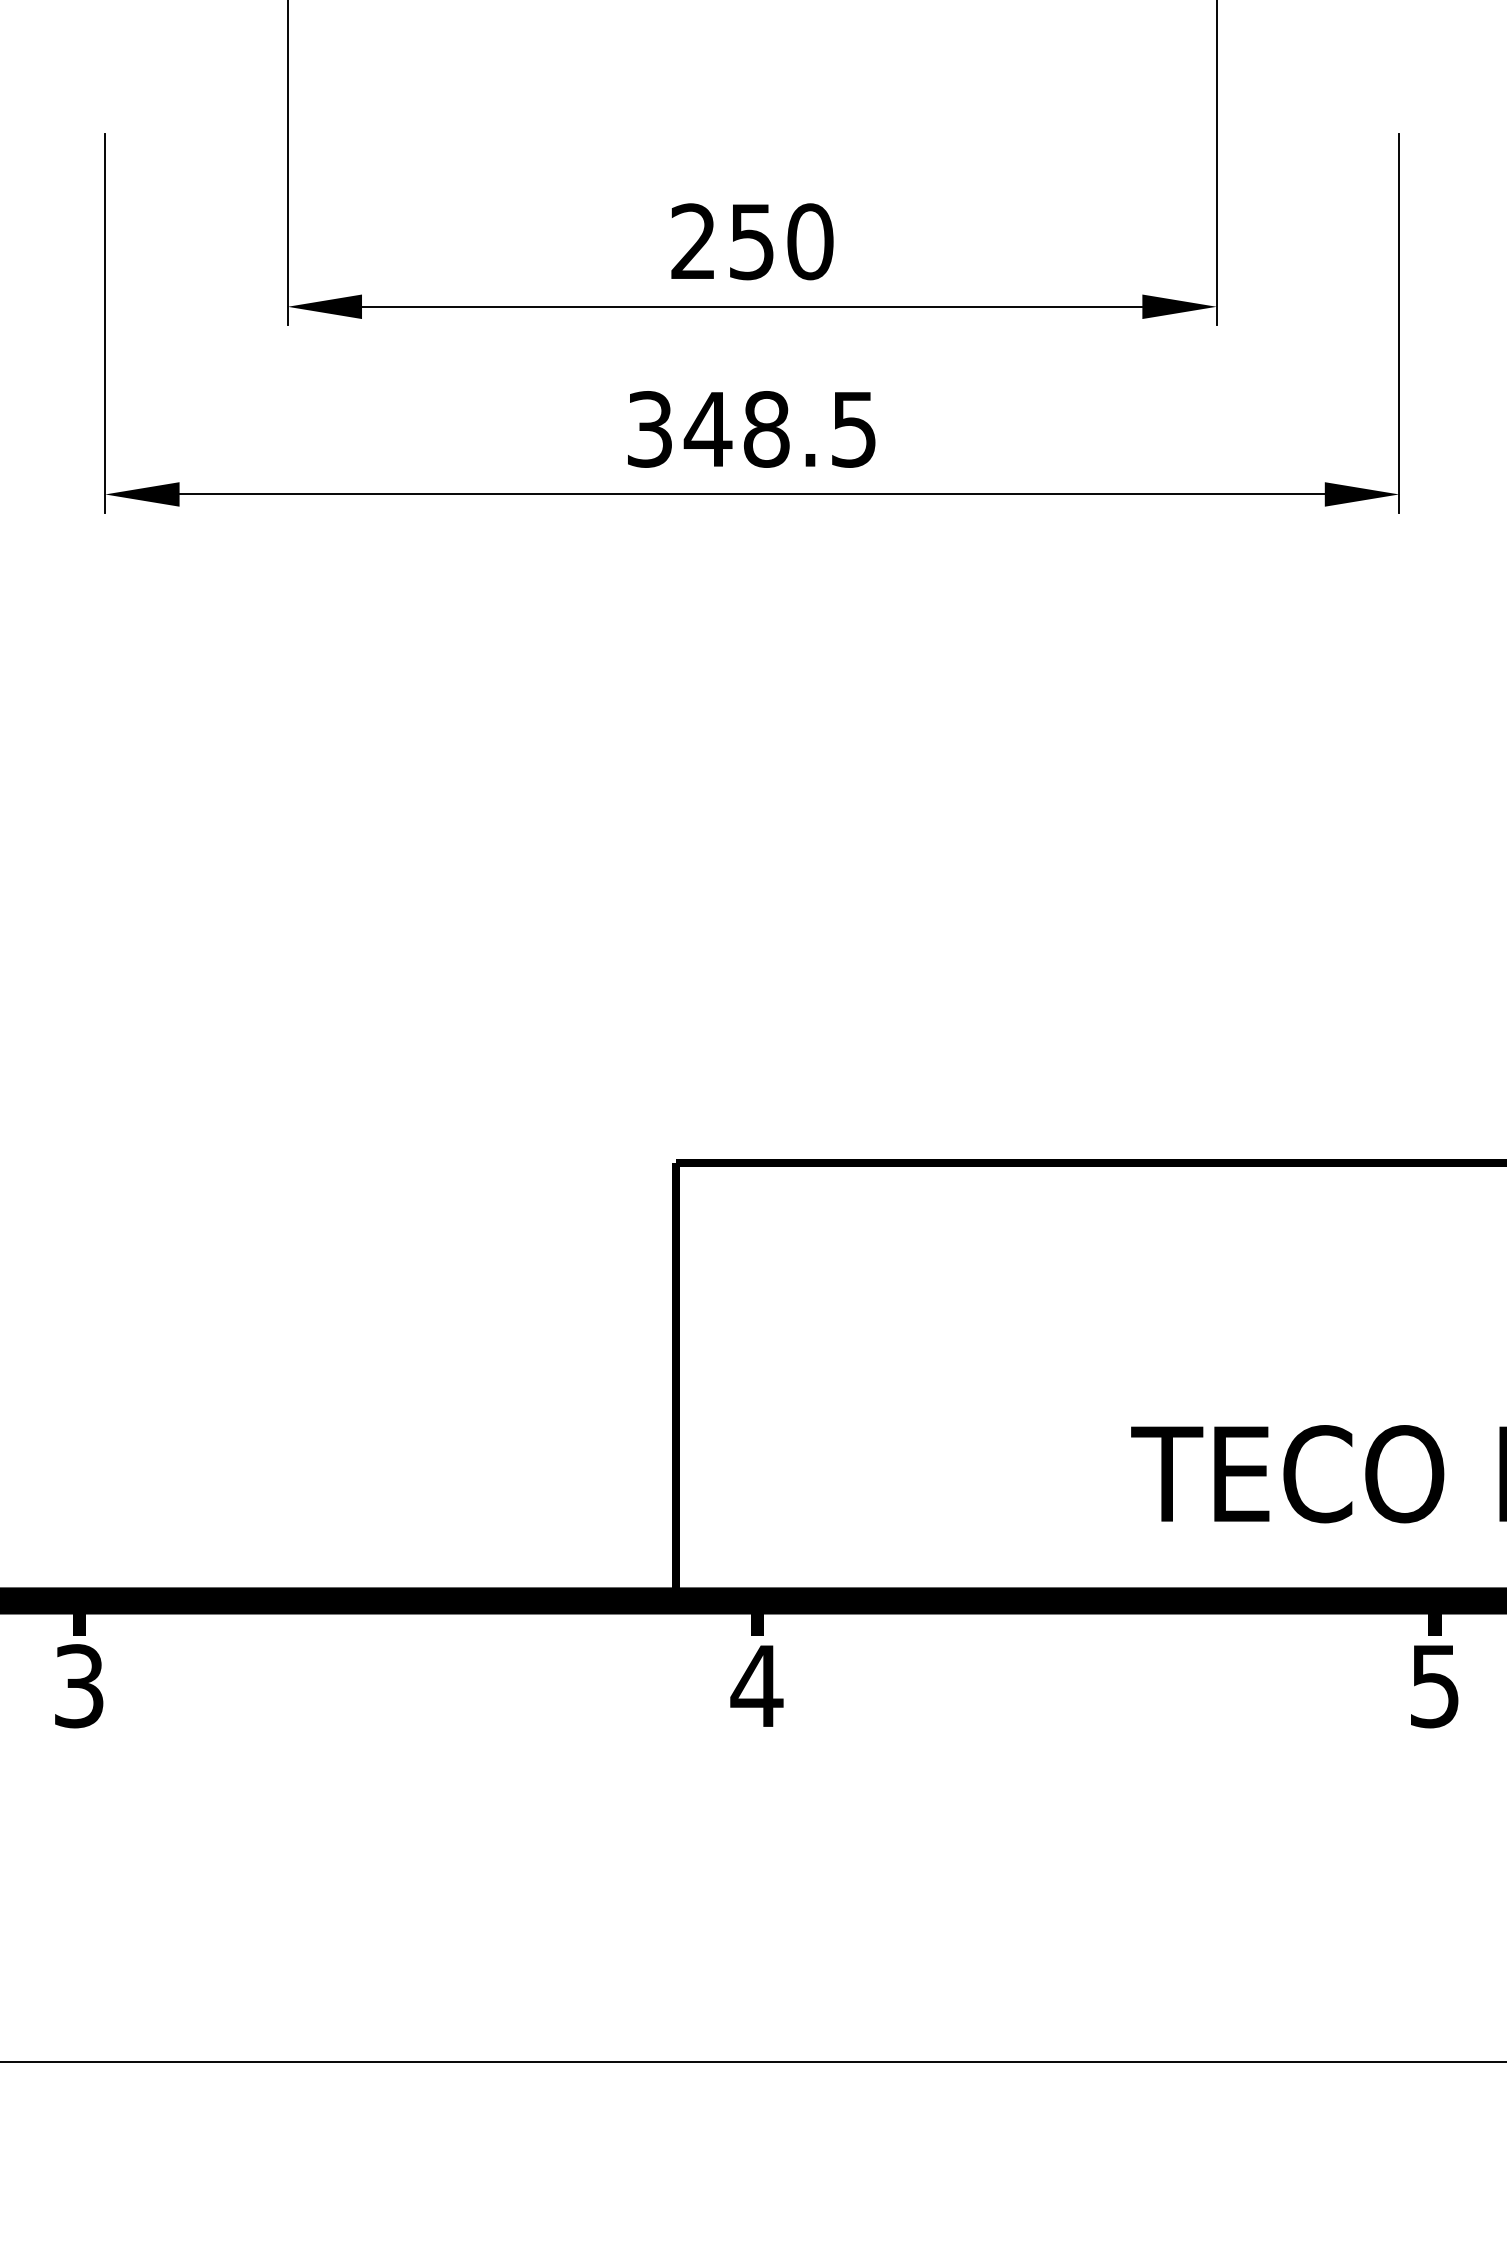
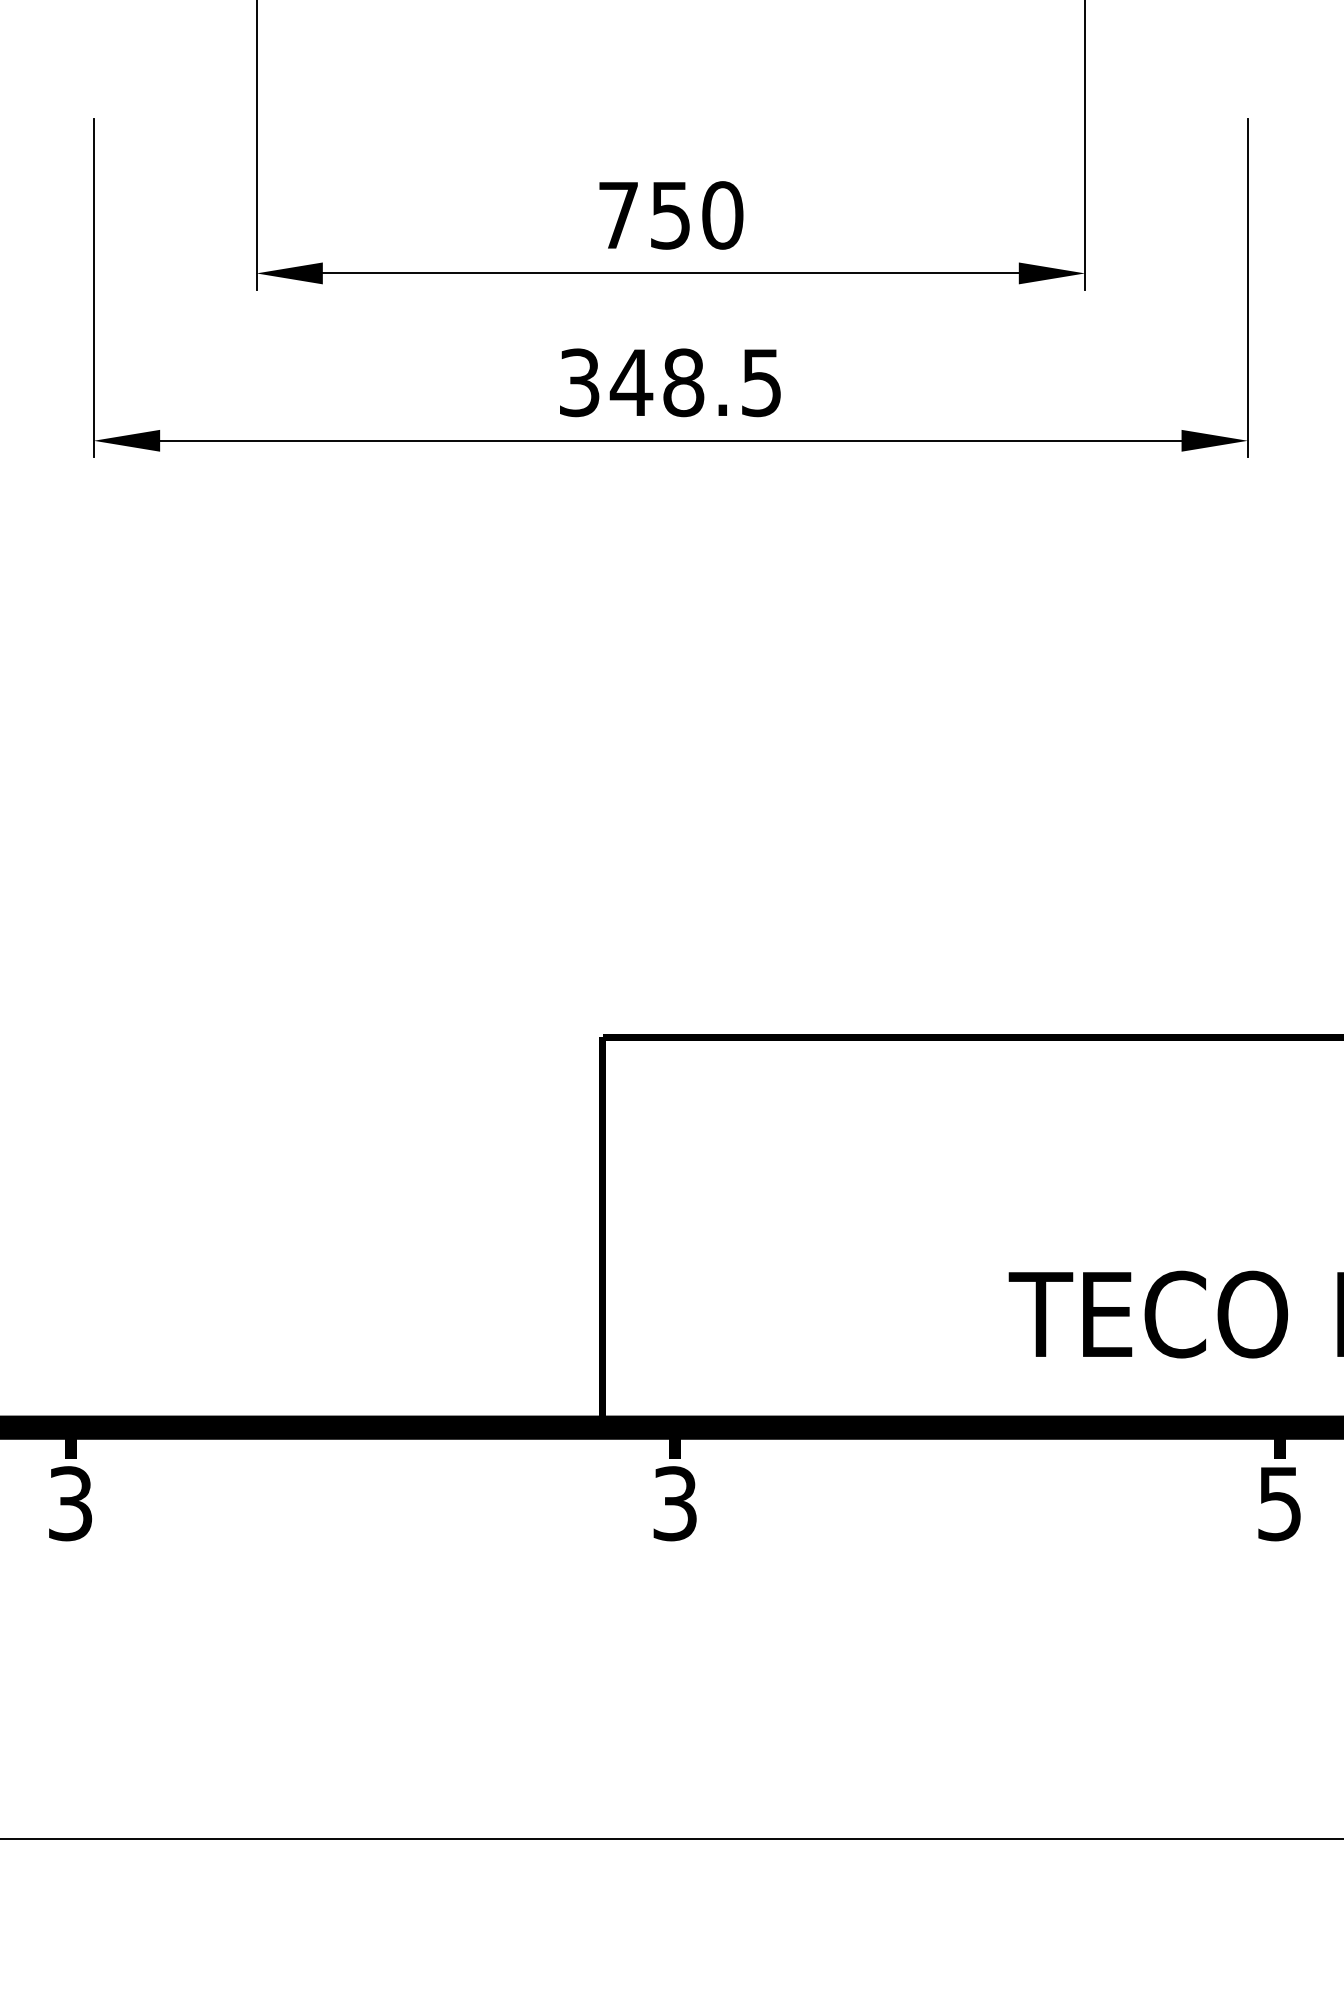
text: (693, 240) -> (618, 214), 250 -> 750
text: (756, 1686) -> (674, 1503), 4 -> 3

